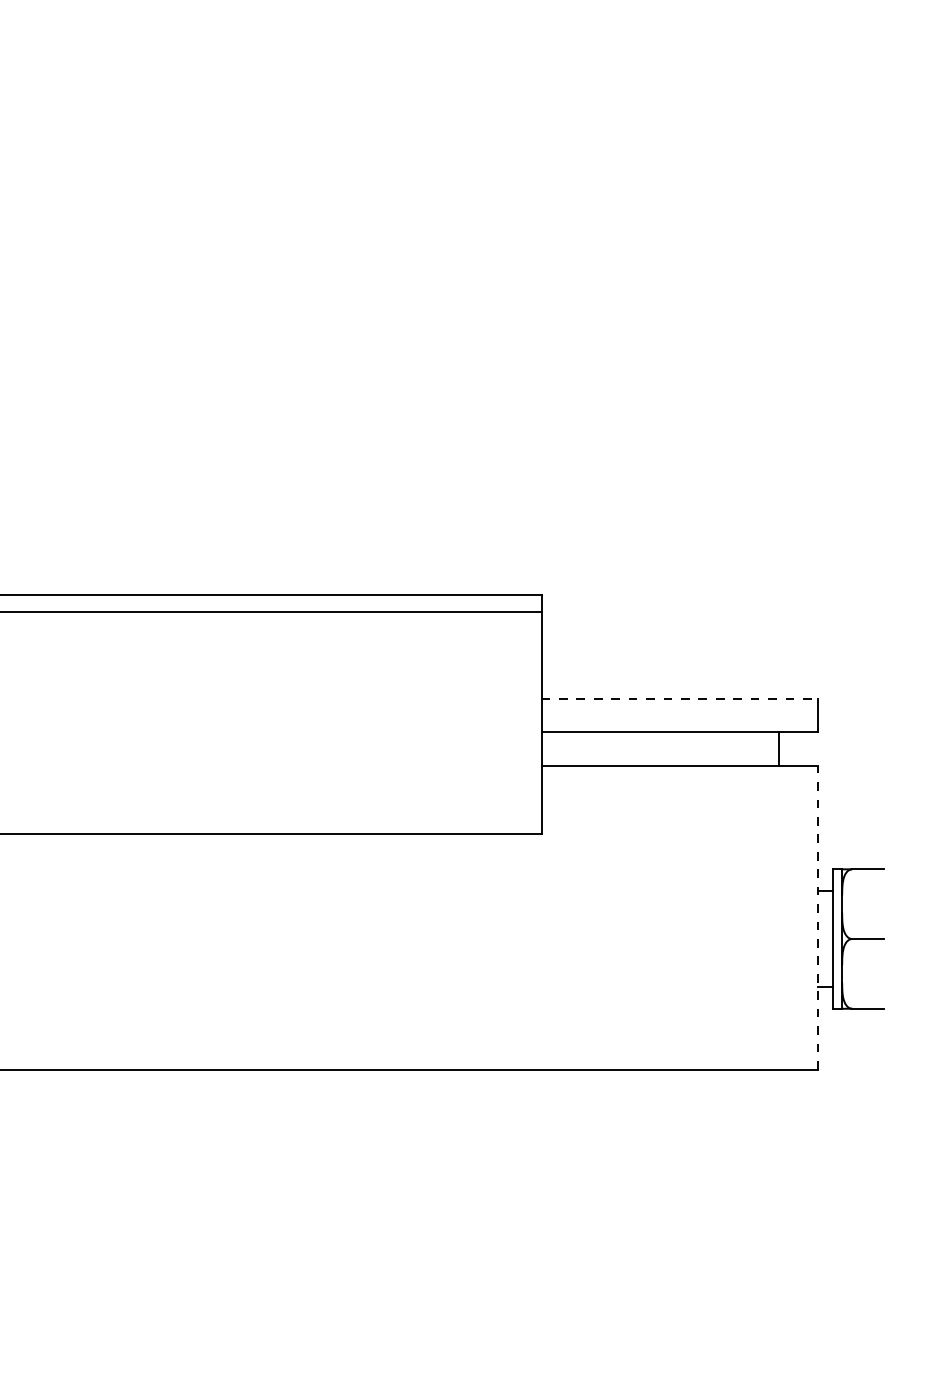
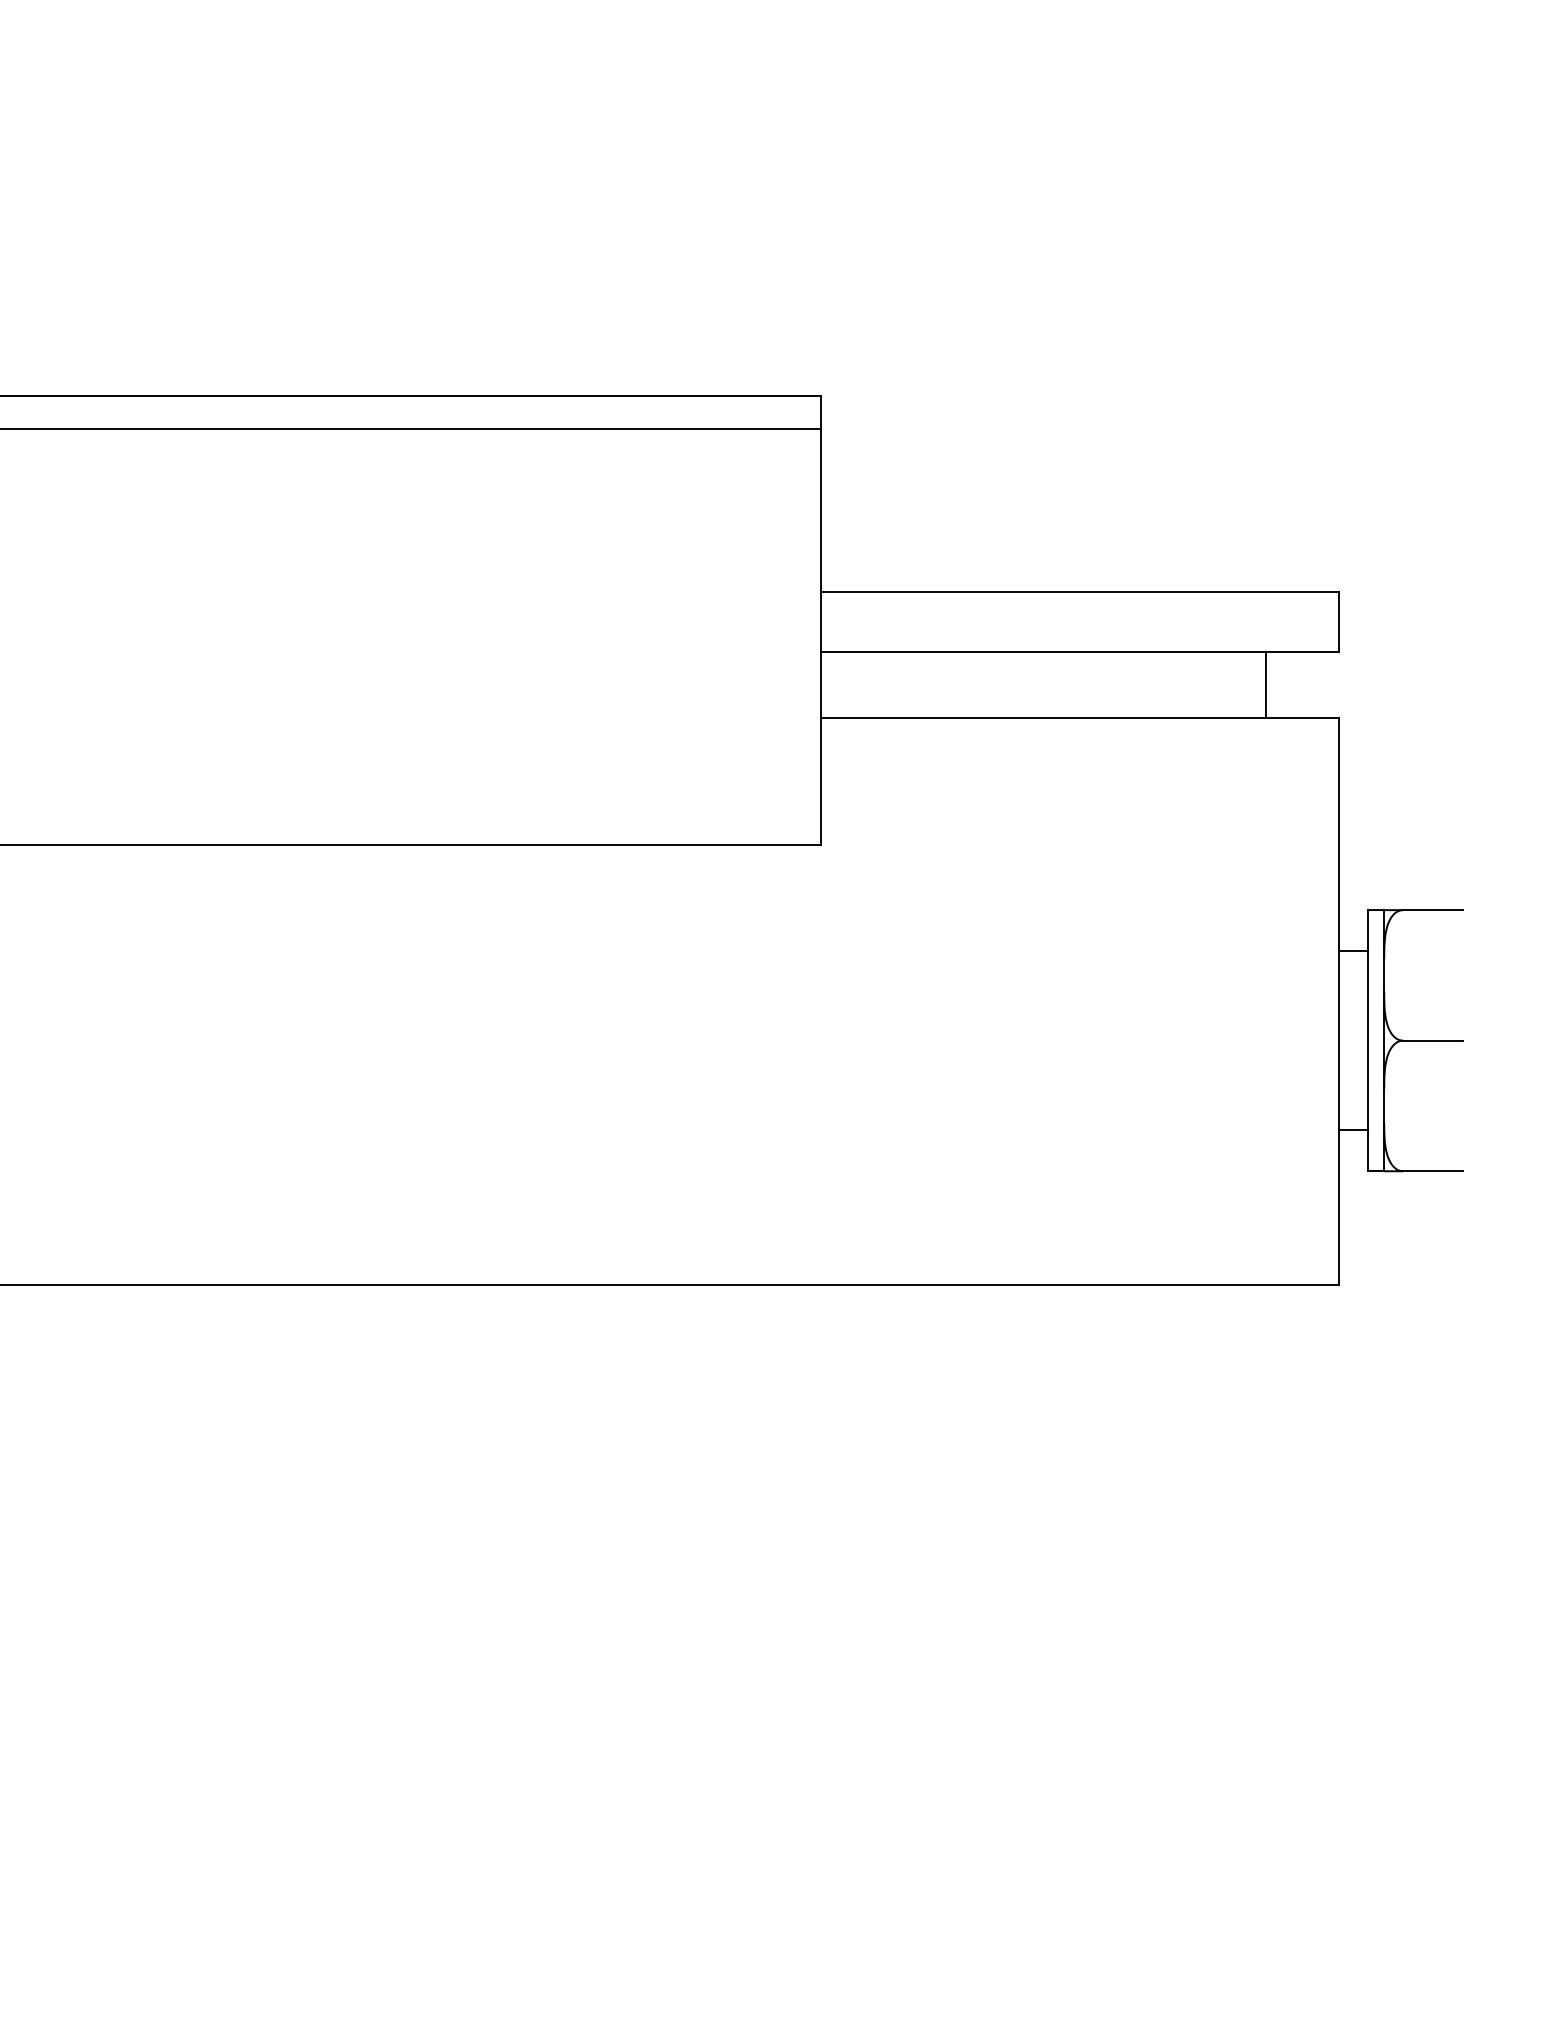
line: (680, 699) -> (1081, 592), dashed -> solid
line: (818, 918) -> (1339, 1002), dashed -> solid

